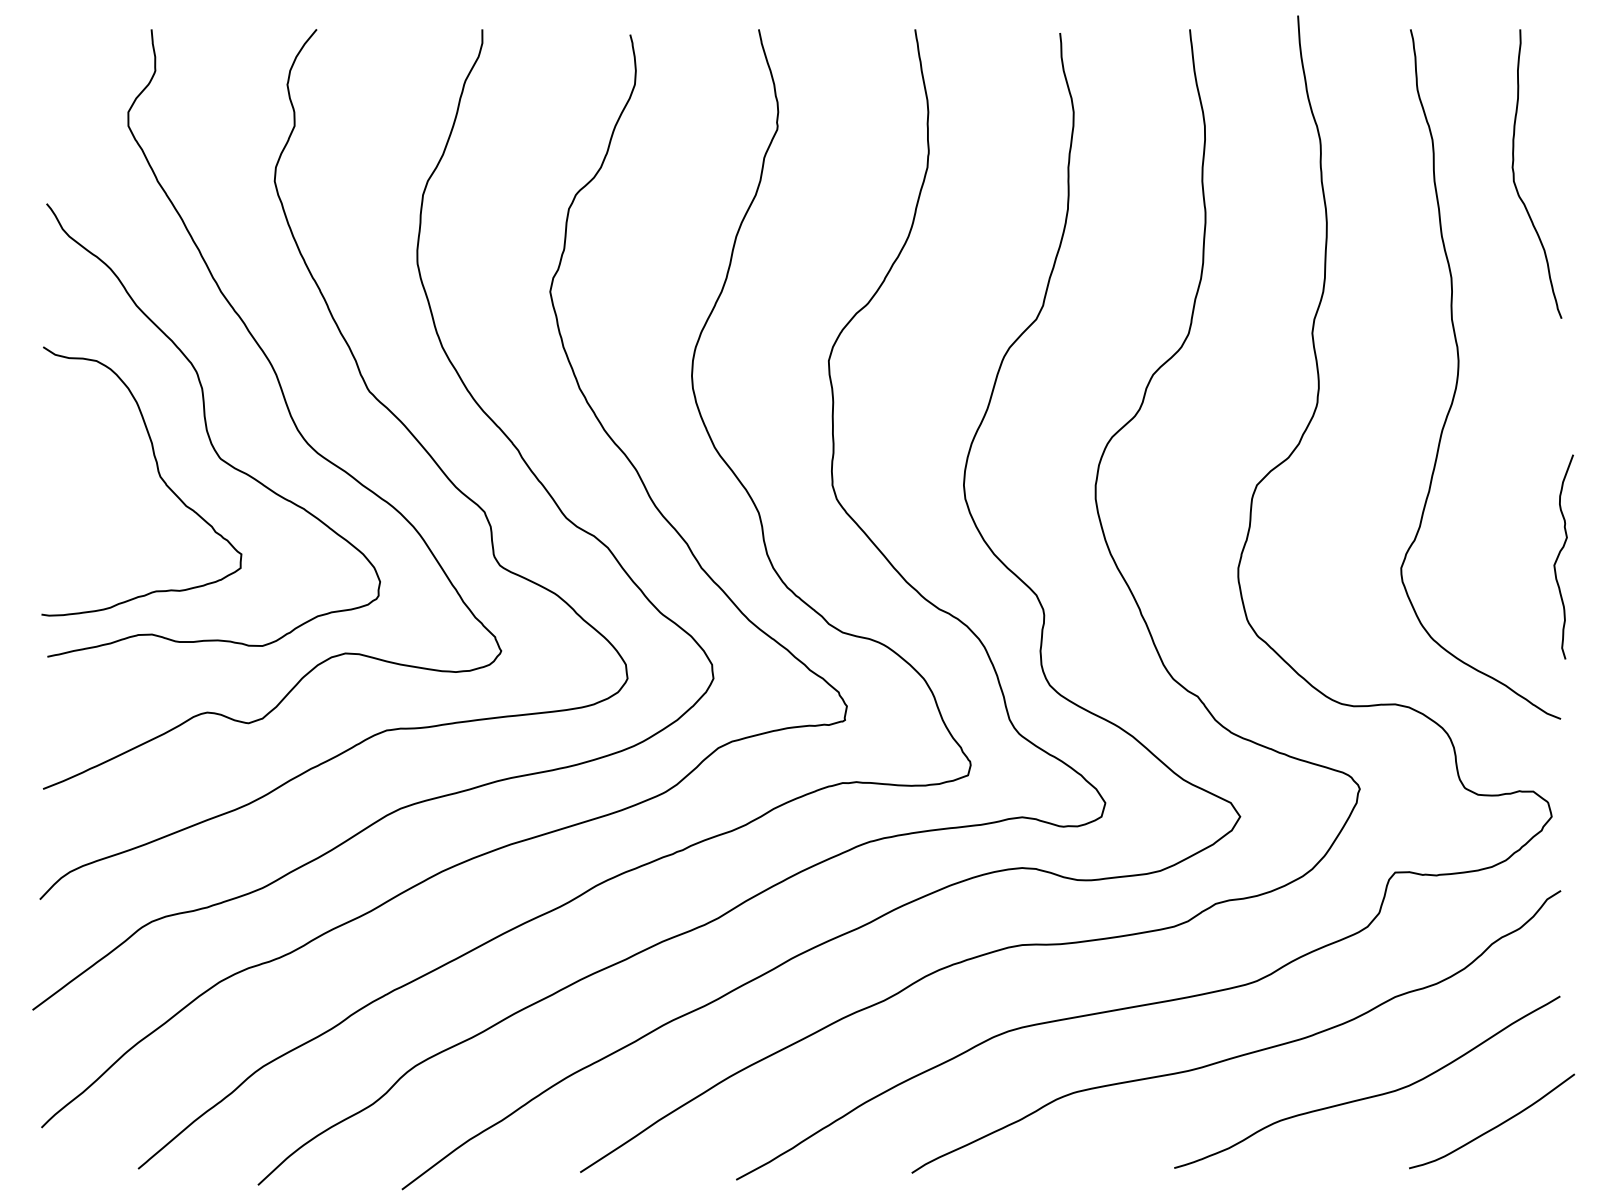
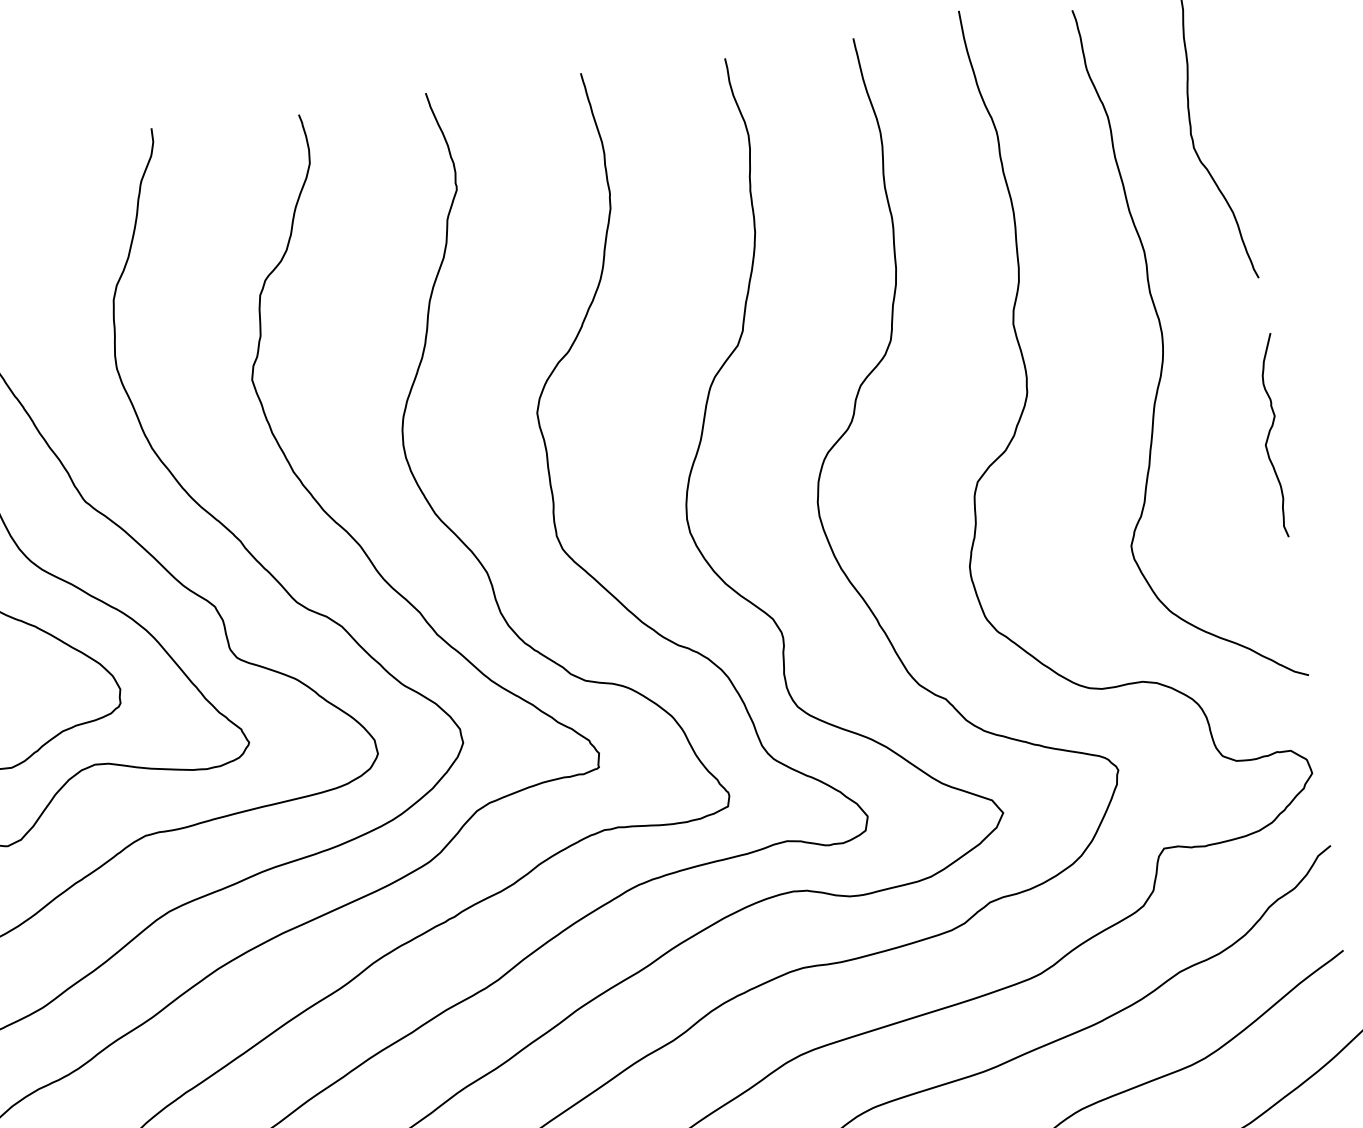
curve: (1559, 556) -> (1269, 435), moved

